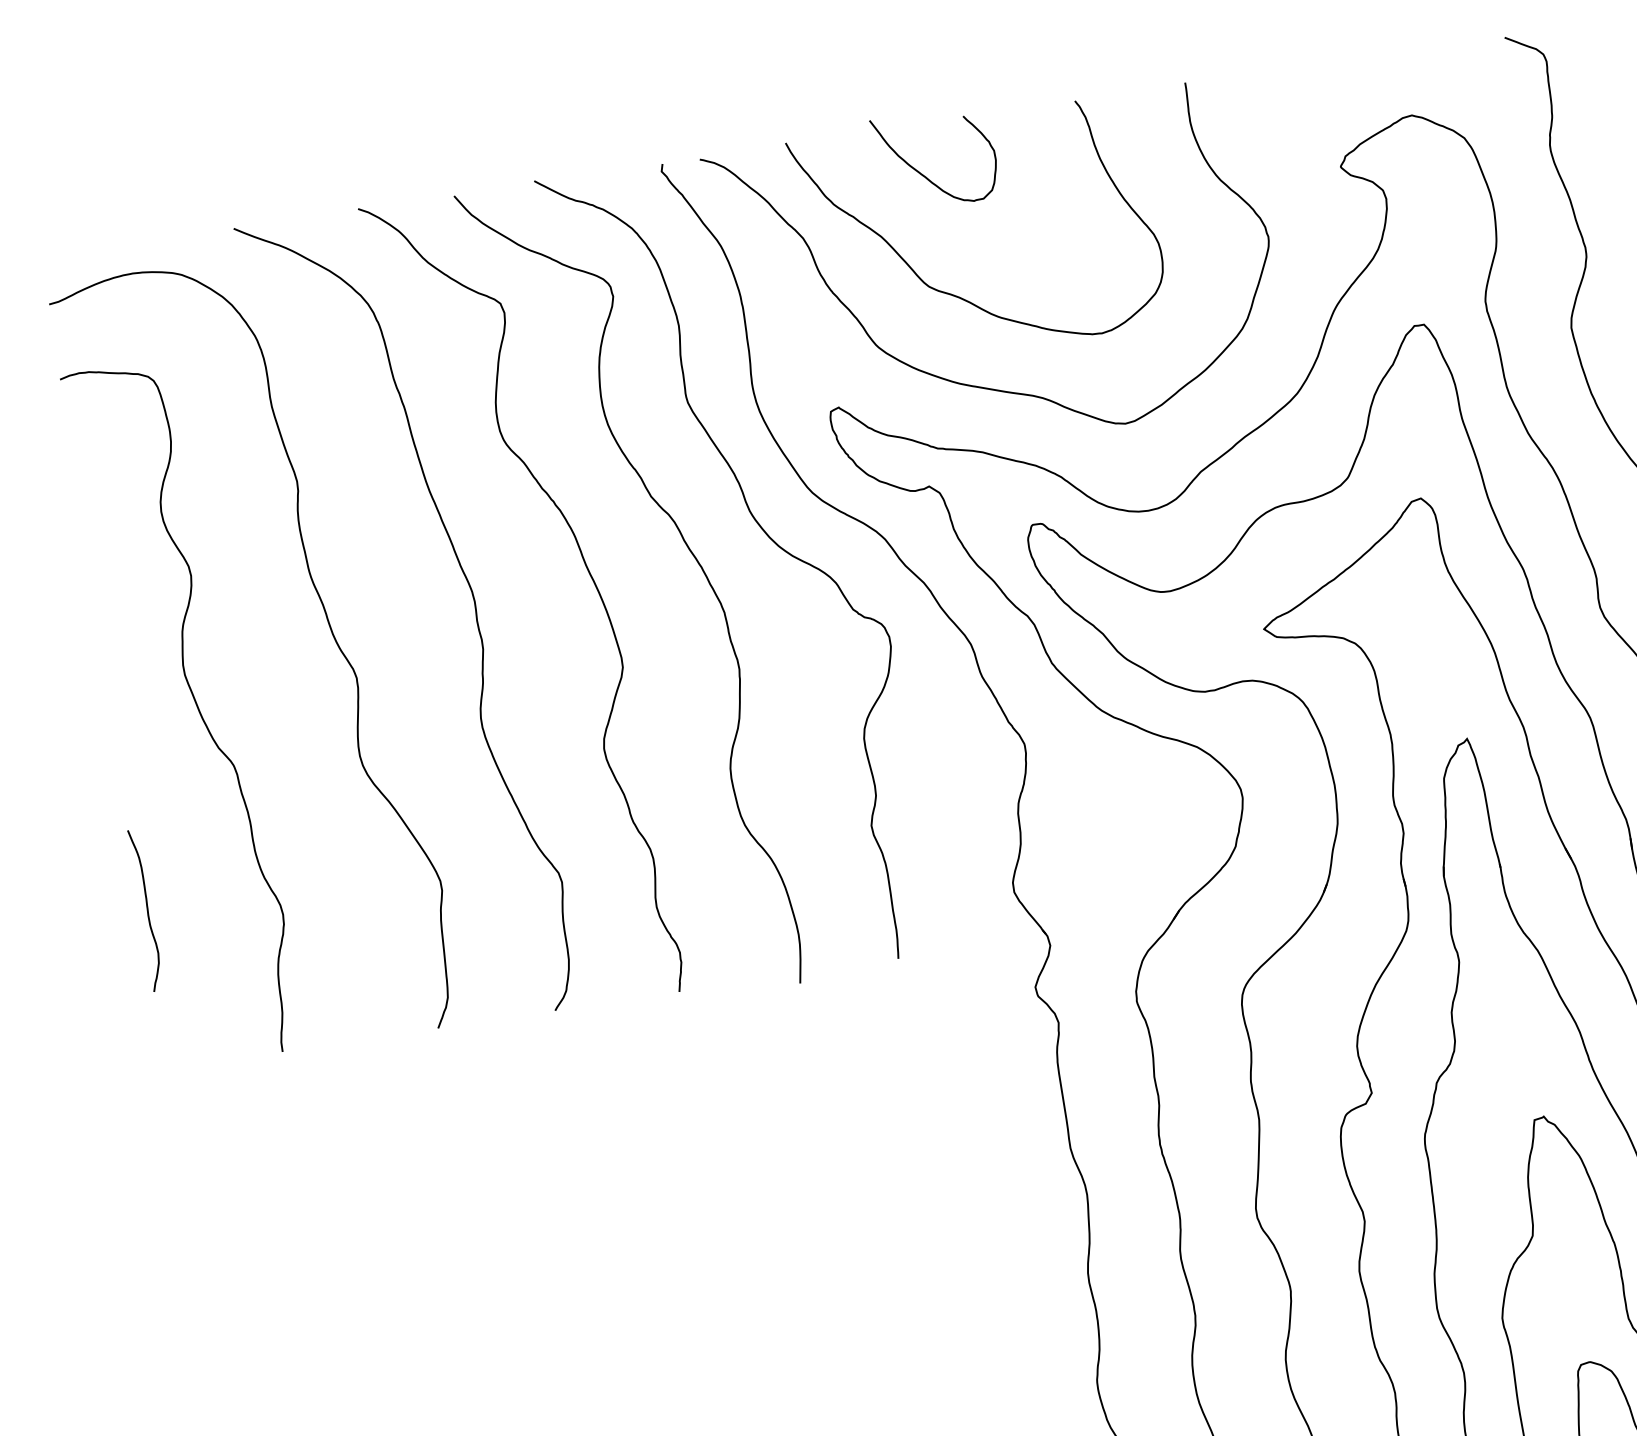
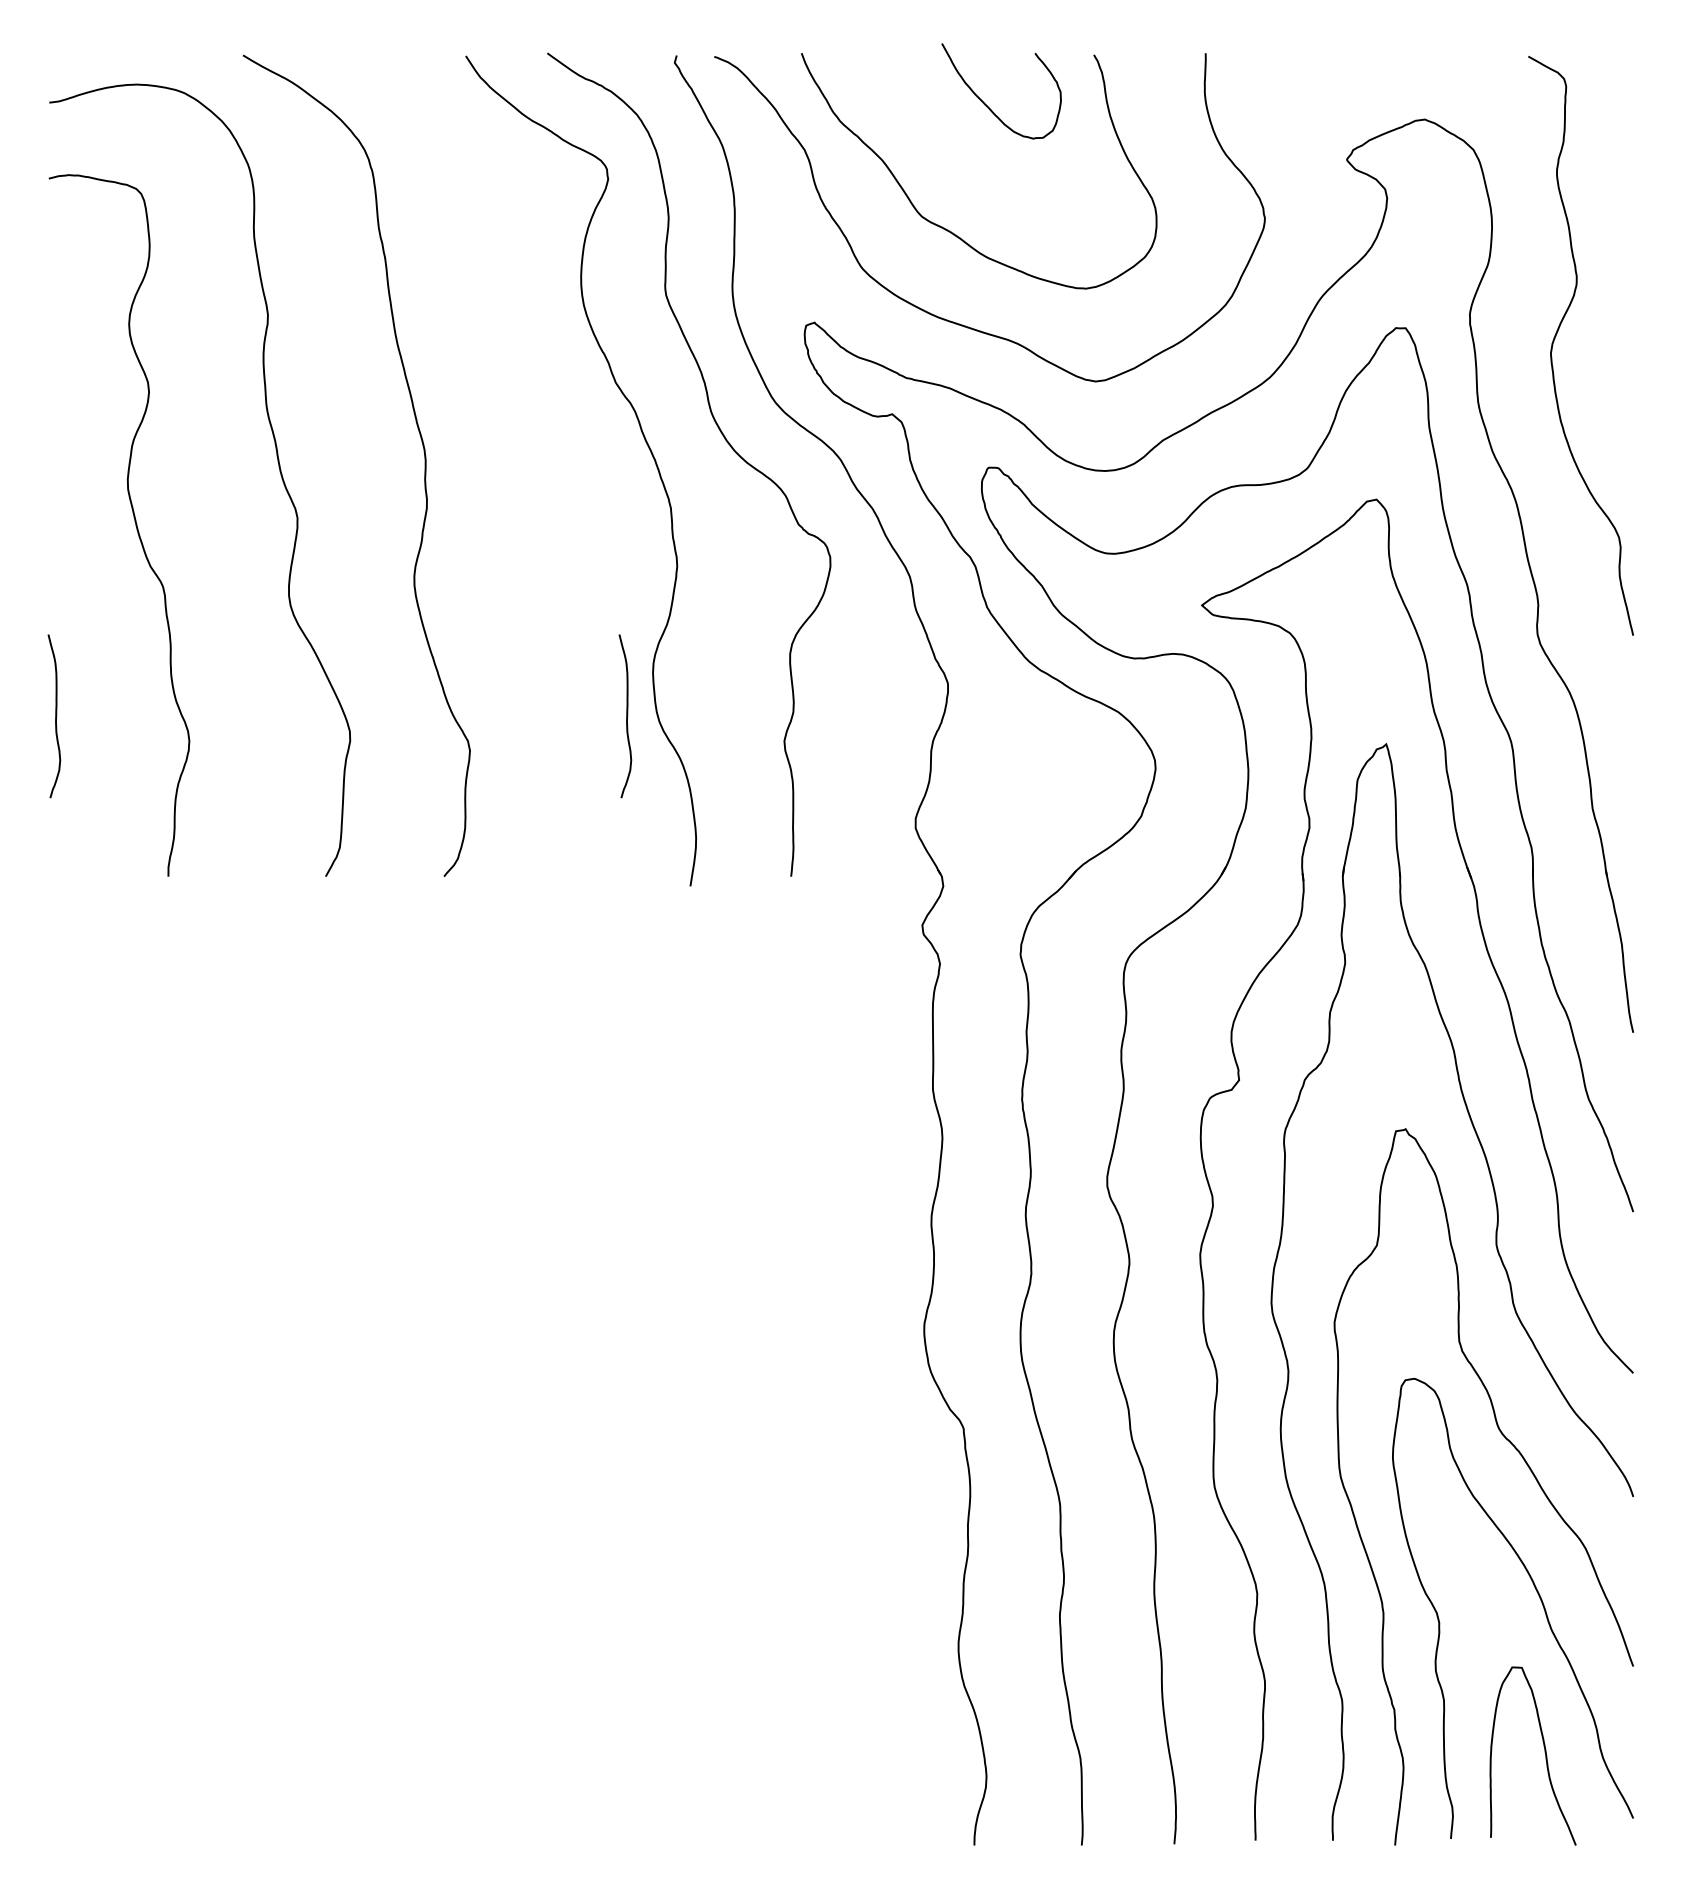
curve: (923, 175) -> (987, 105), moved
curve: (587, 570) -> (541, 446), removed
curve: (711, 825) -> (626, 716), added

